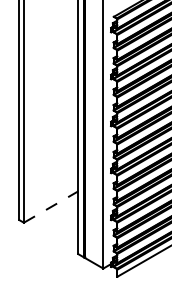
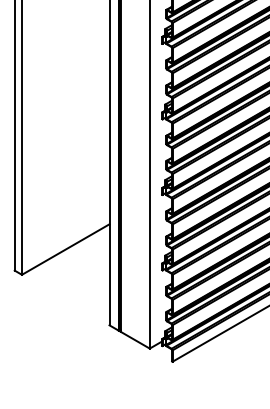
line: (51, 206) -> (66, 248), dashed -> solid

